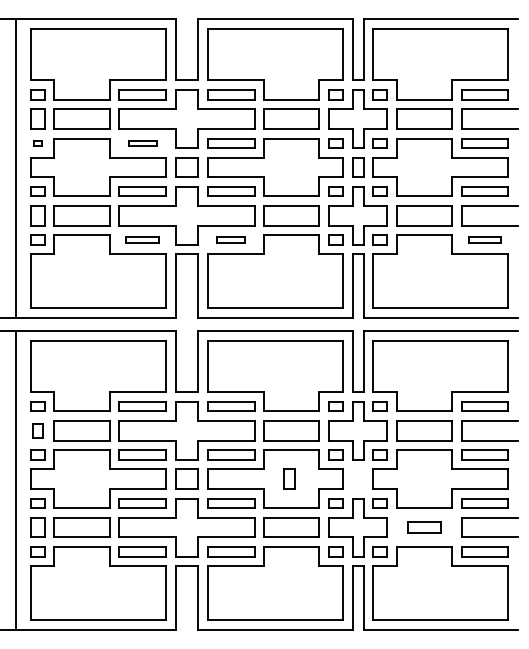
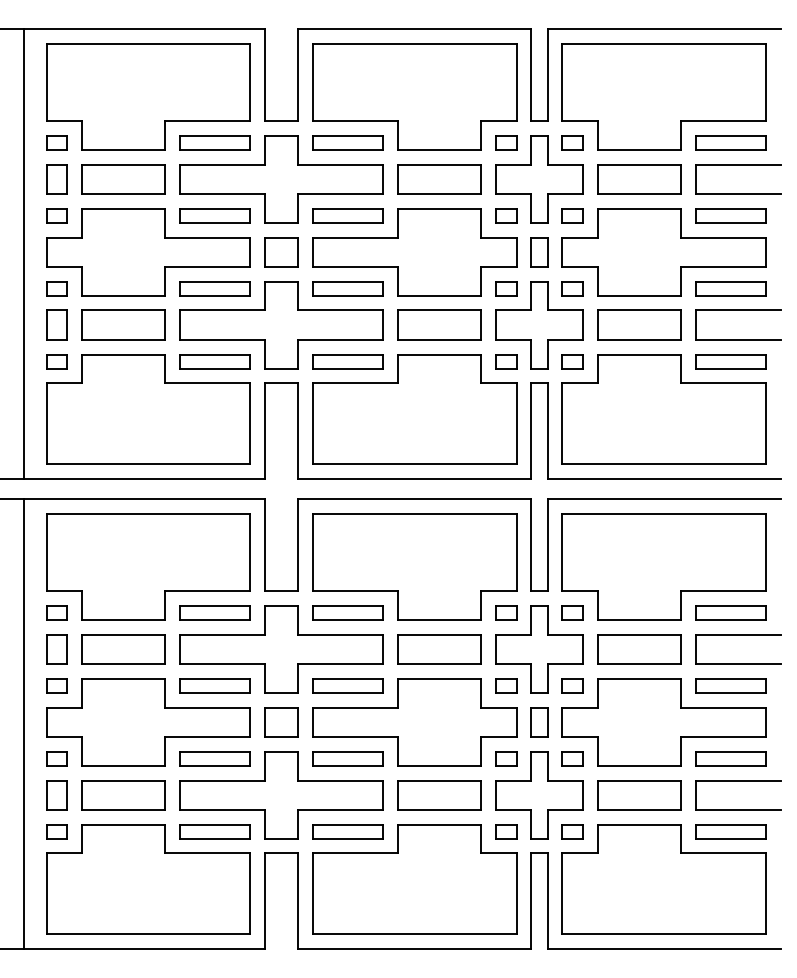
part: (37, 143) -> (56, 216), size x1.67
part: (142, 143) -> (214, 216), size x1.67
part: (142, 239) -> (214, 360), size x1.43
part: (231, 239) -> (348, 360), size x1.67
part: (484, 239) -> (730, 360), size x1.43
part: (37, 430) -> (56, 648), size x1.43
part: (289, 478) -> (540, 721), moved
part: (424, 527) -> (639, 794), size x1.67

